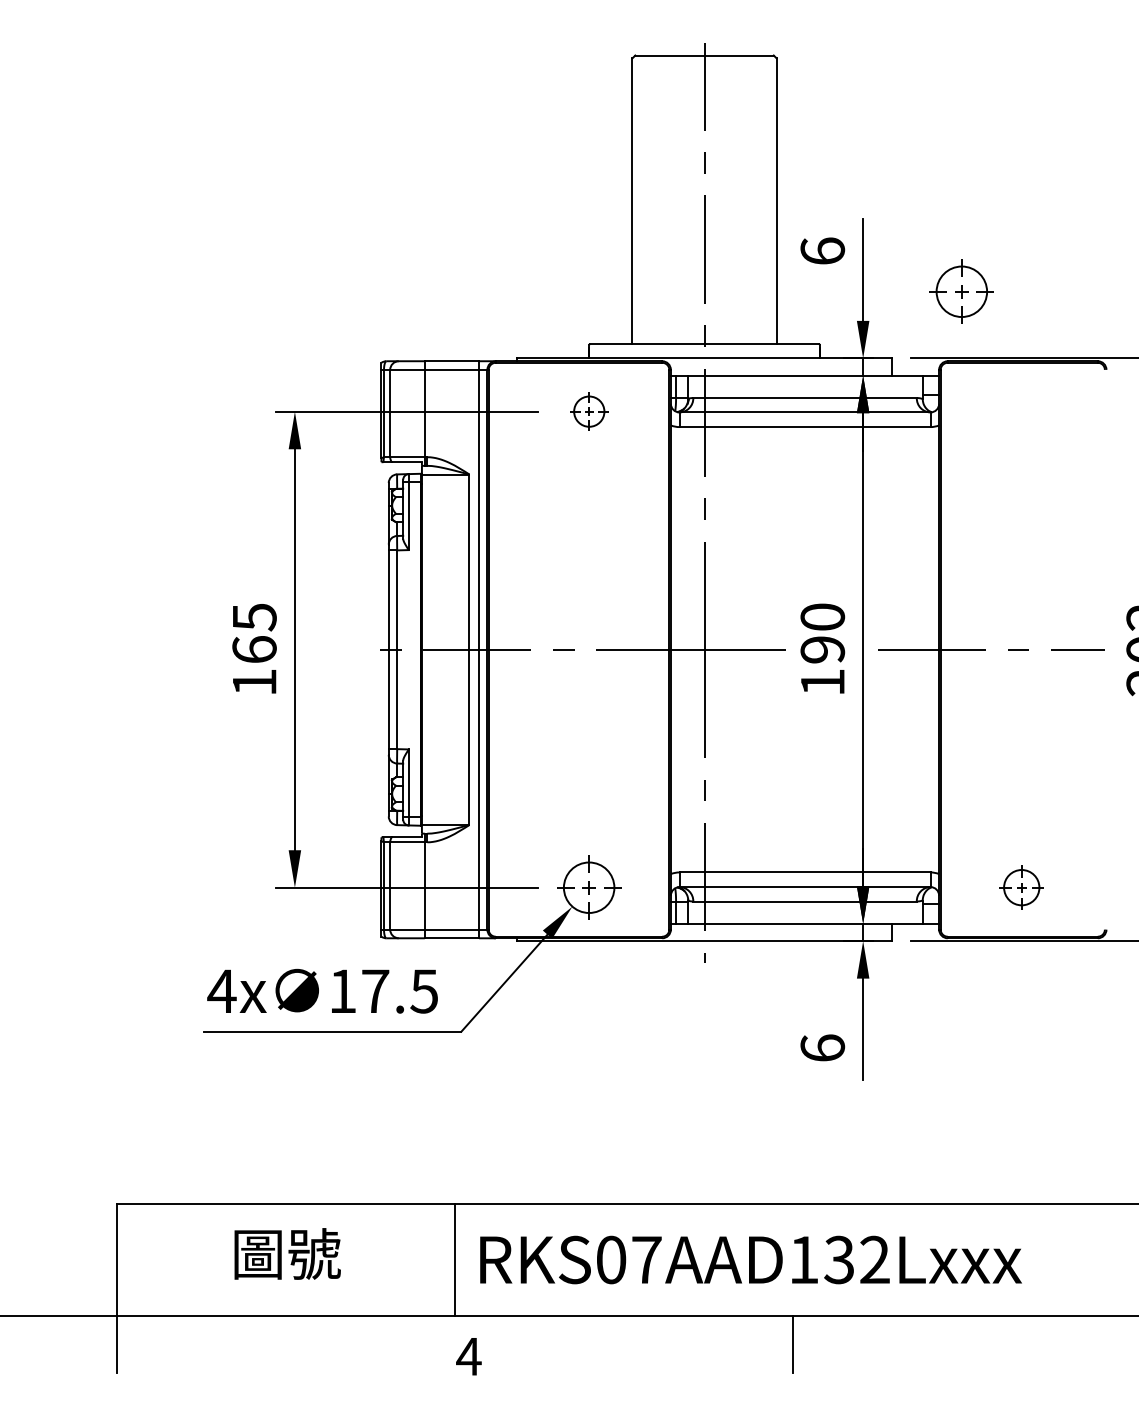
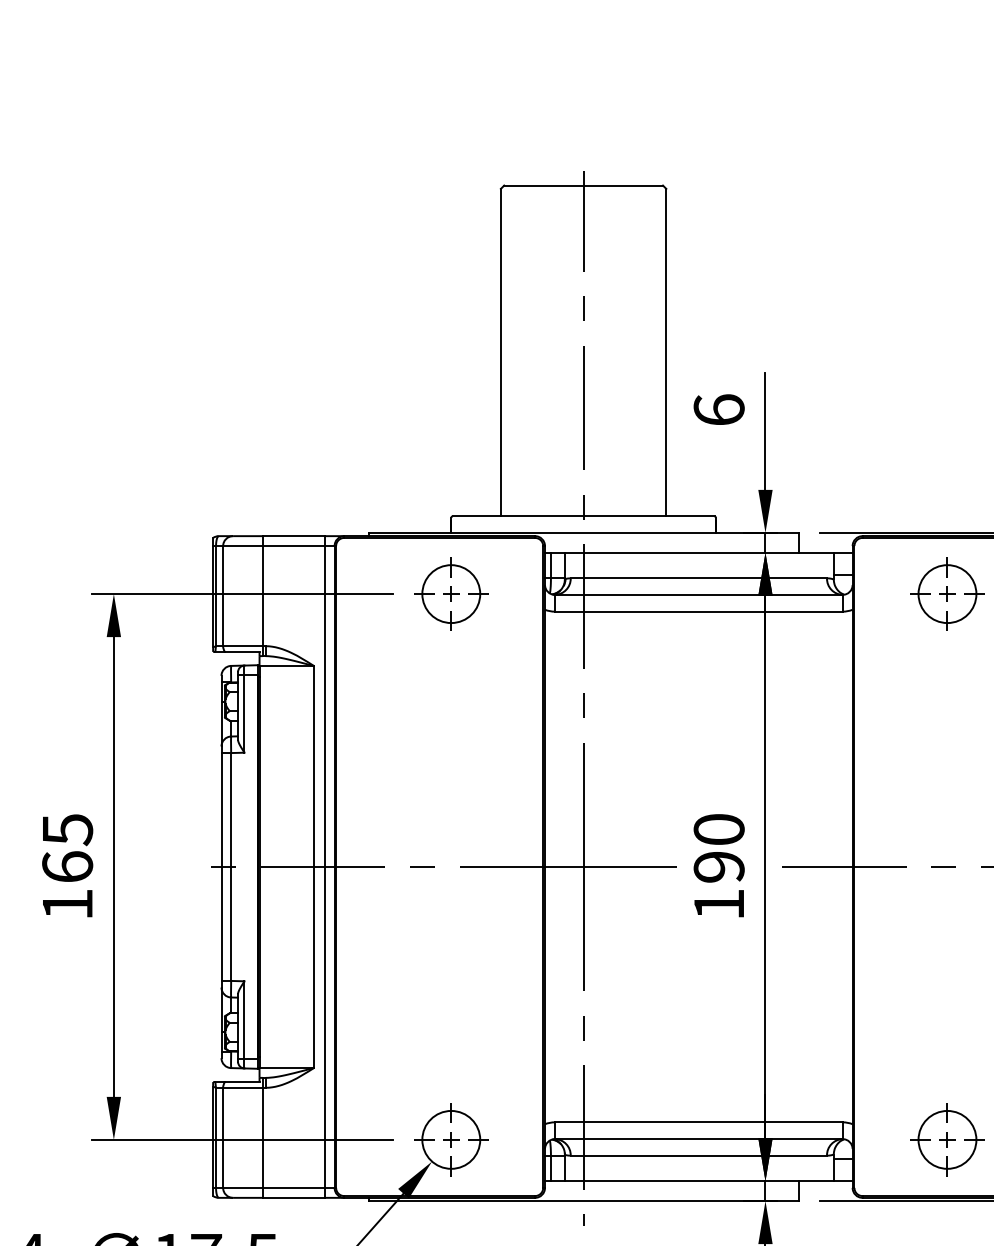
part: (961, 291) -> (947, 593), moved
part: (589, 411) -> (451, 593), size x1.67
part: (1021, 887) -> (947, 1139), size x1.43

